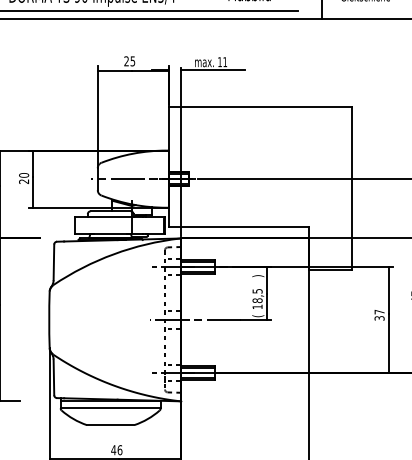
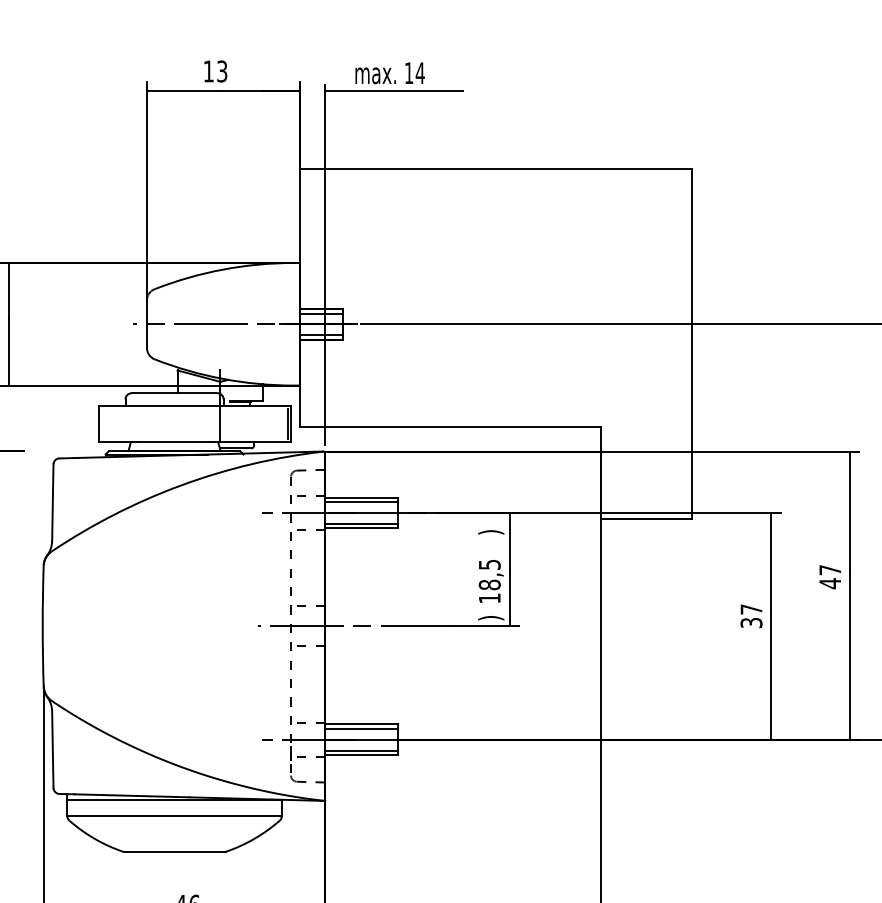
text: (129, 61) -> (214, 71), 25 -> 13
text: (225, 62) -> (420, 73), 11 -> 14
text: (258, 316) -> (491, 618), ( -> )

